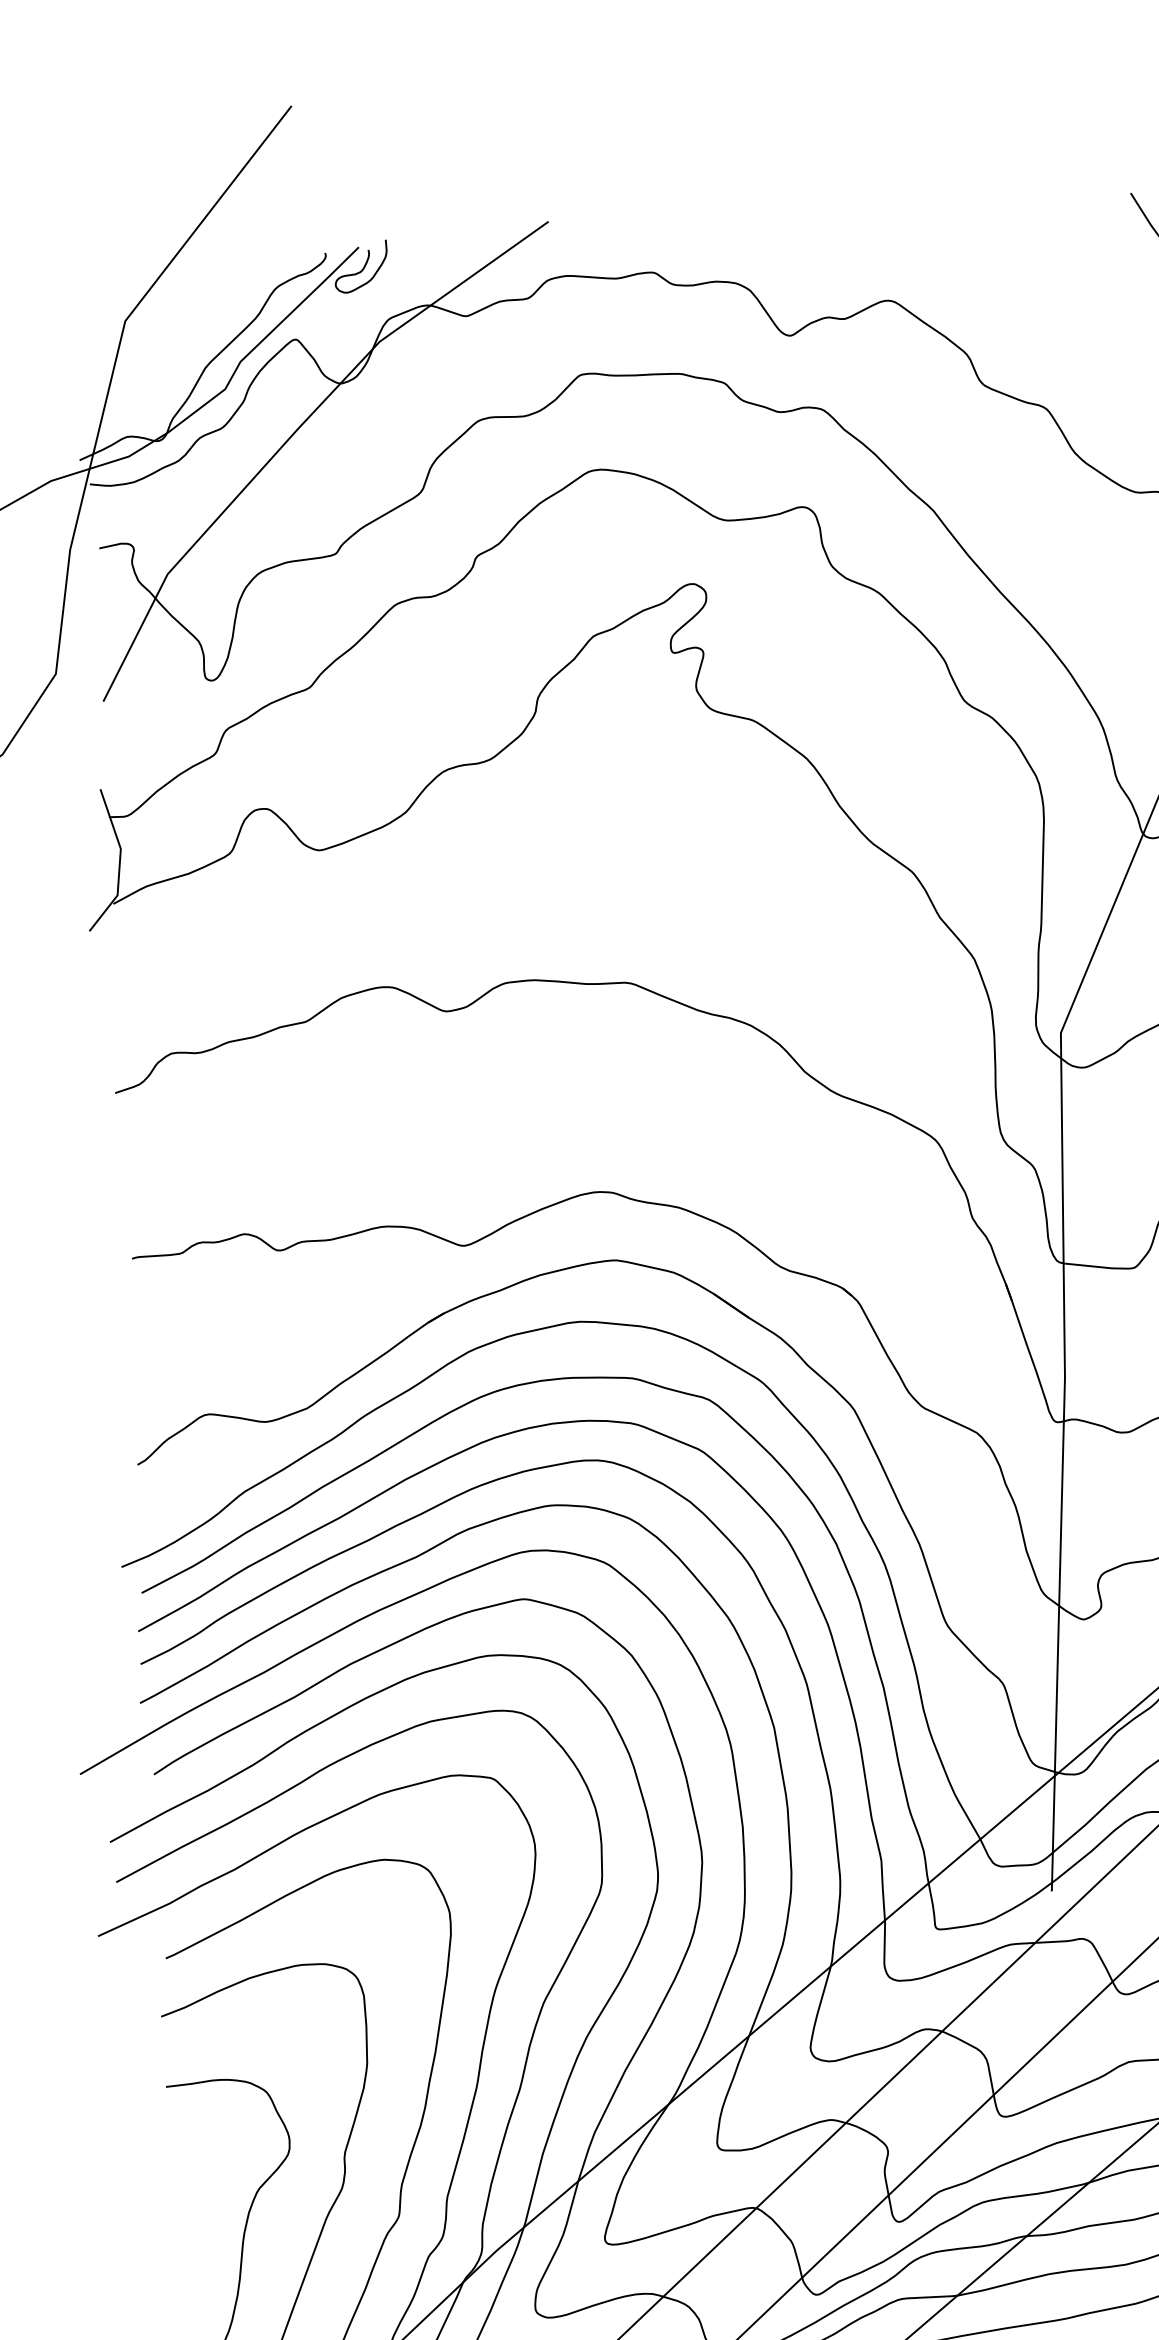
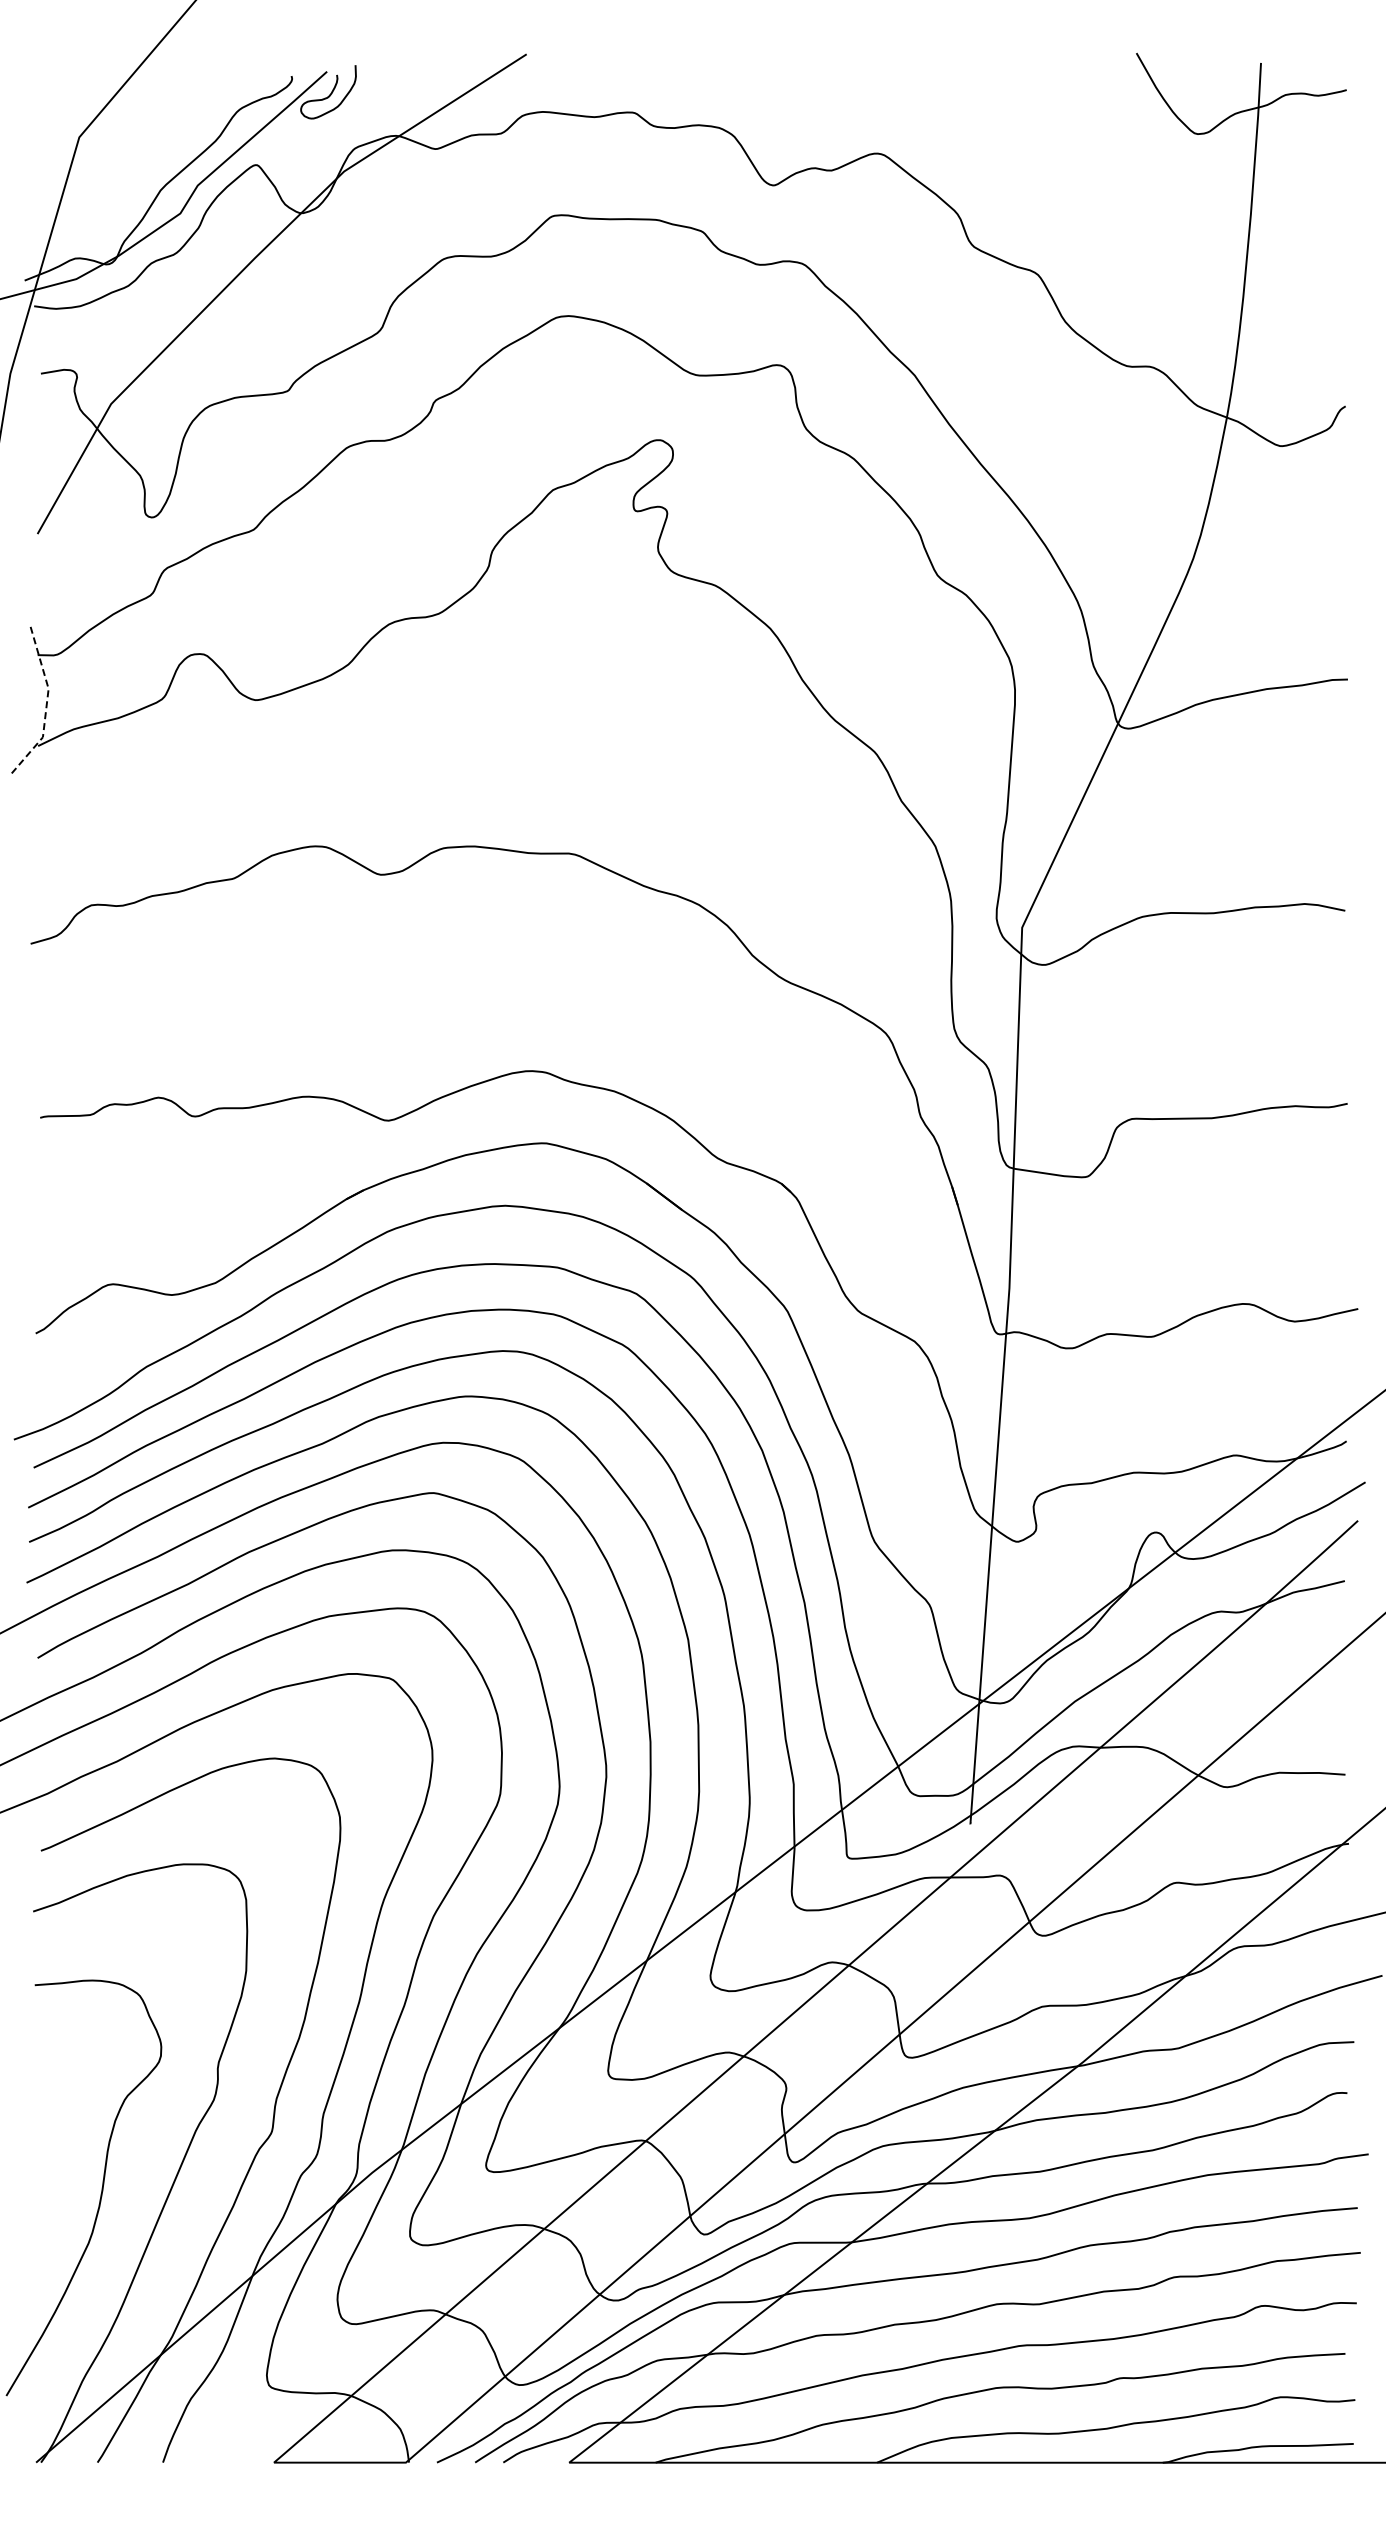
line: (119, 862) -> (46, 703), solid -> dashed

